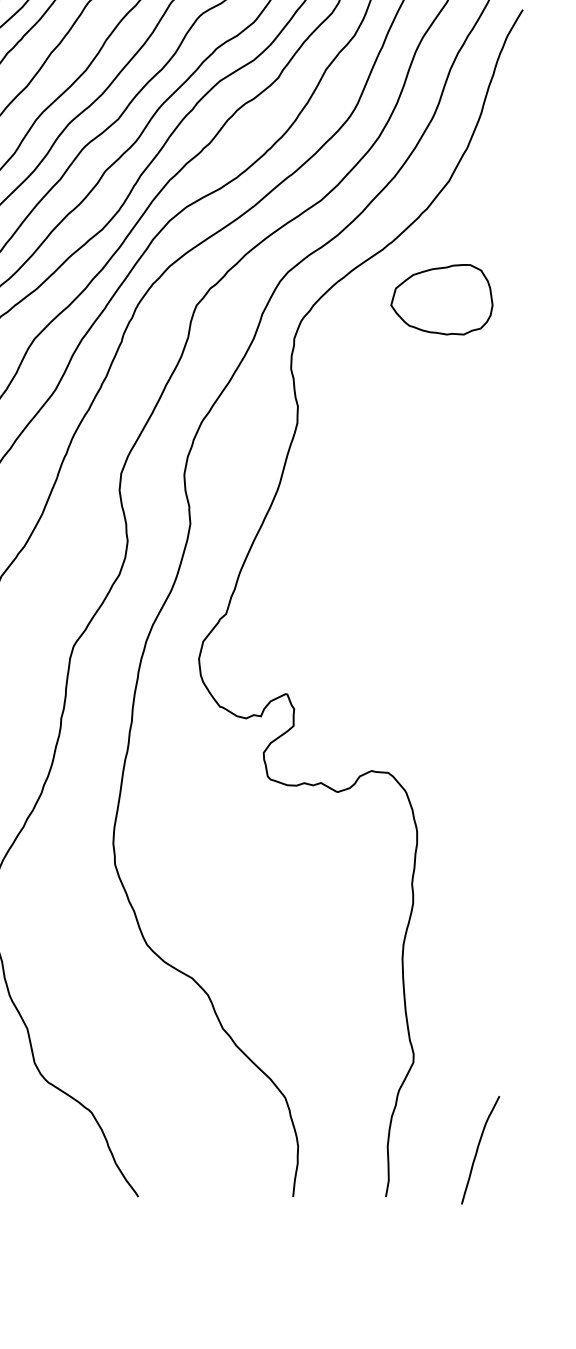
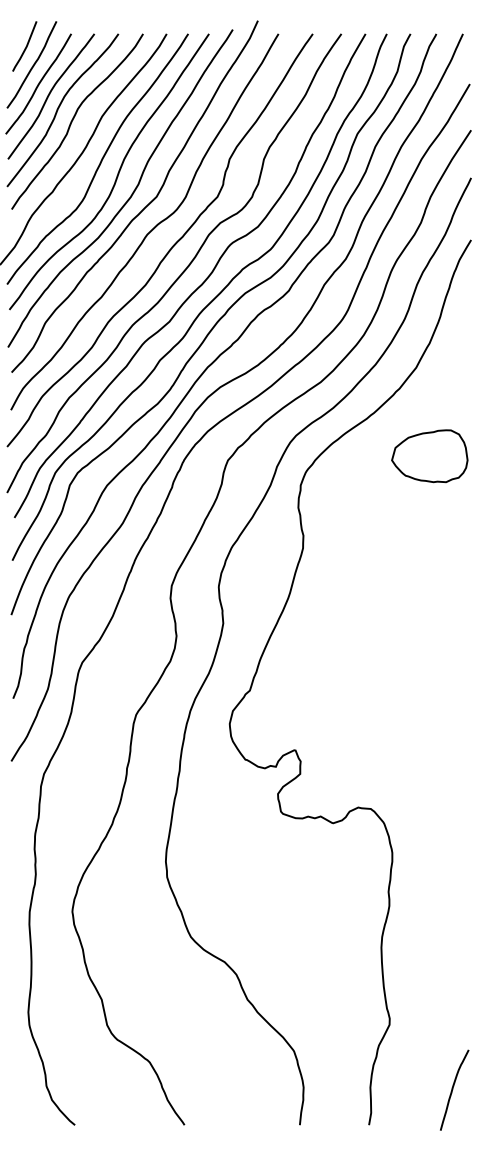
part: (441, 300) -> (429, 456), moved
curve: (479, 1149) -> (453, 1089), moved

